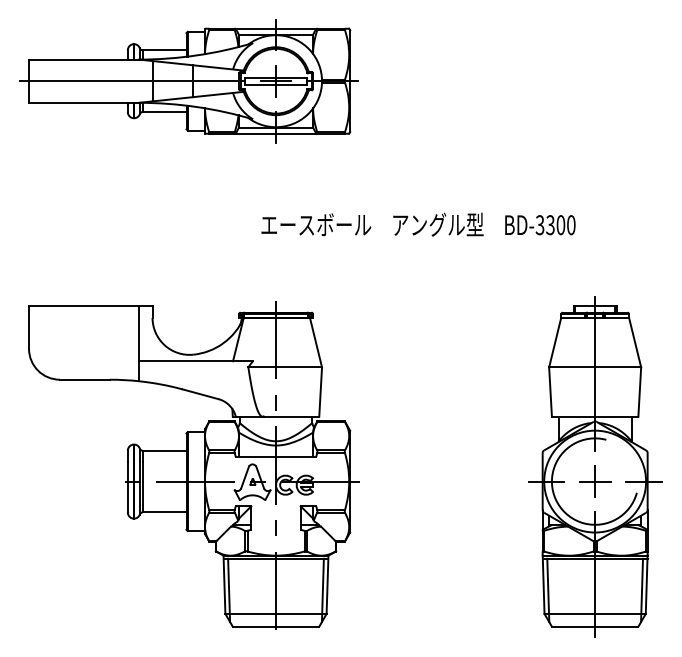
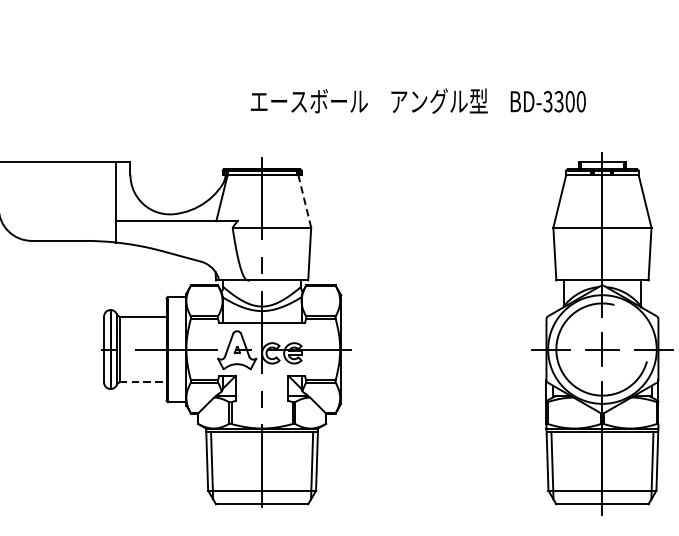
text: (418, 224) -> (418, 100), moved
line: (315, 342) -> (304, 201), solid -> dashed
line: (164, 512) -> (143, 382), solid -> dashed

